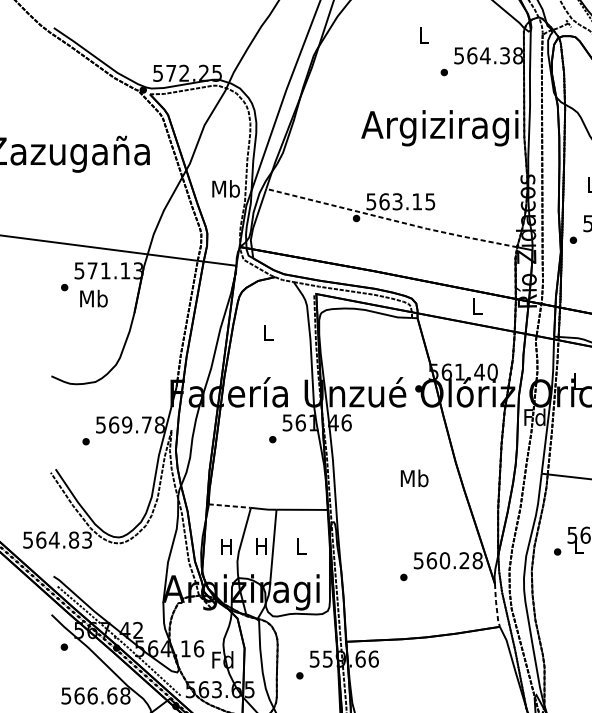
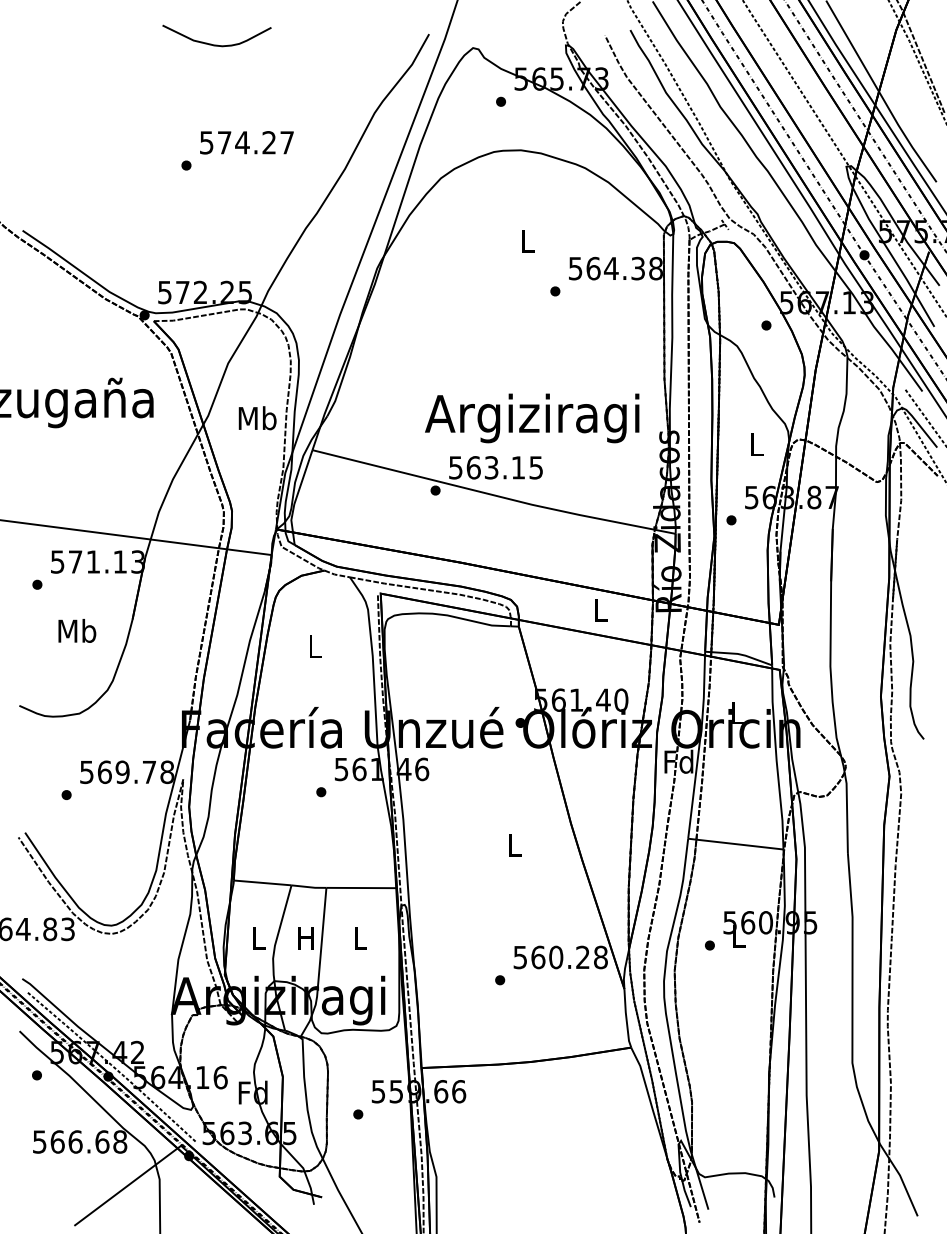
text: (440, 128) -> (532, 418), moved
text: (226, 189) -> (257, 418), moved
line: (391, 219) -> (483, 492), dashed -> solid
text: (94, 298) -> (77, 630), moved
text: (414, 478) -> (514, 845), Mb -> L
line: (230, 505) -> (263, 882), dashed -> solid
text: (226, 546) -> (257, 938), H -> L
line: (496, 606) -> (626, 1019), dashed -> solid

